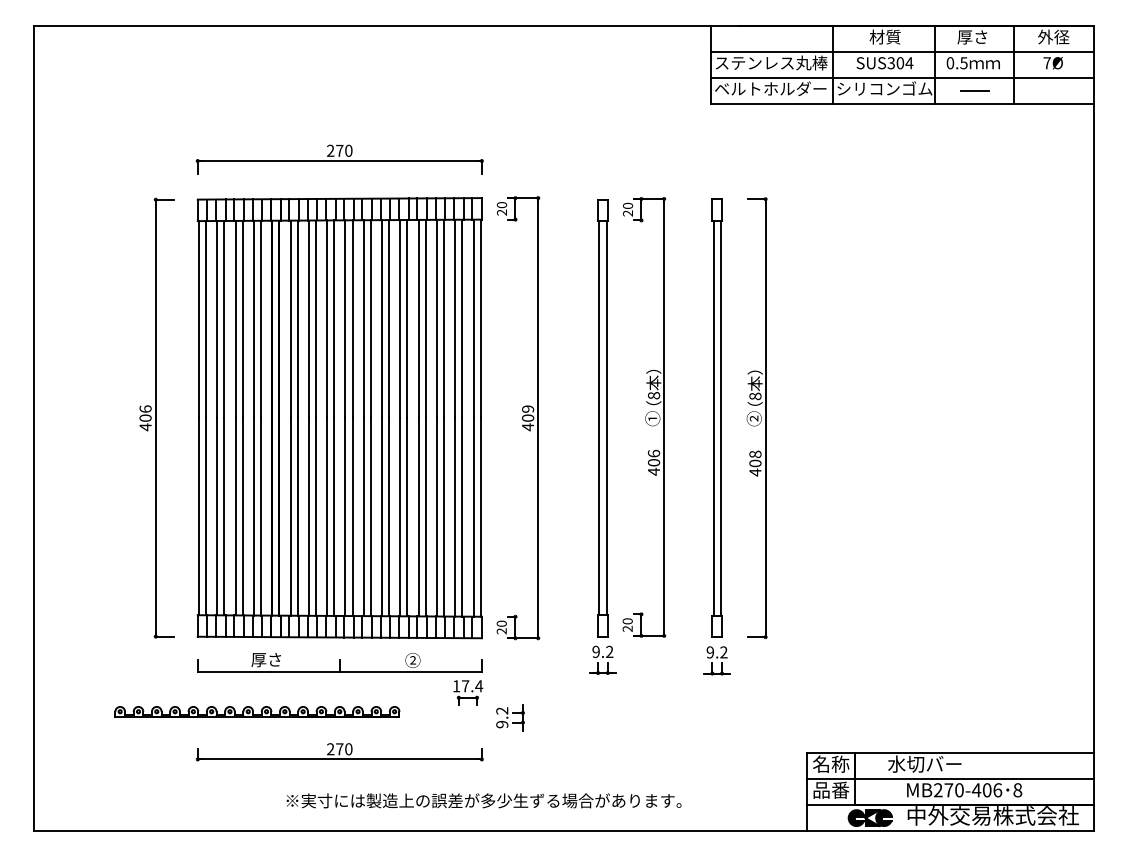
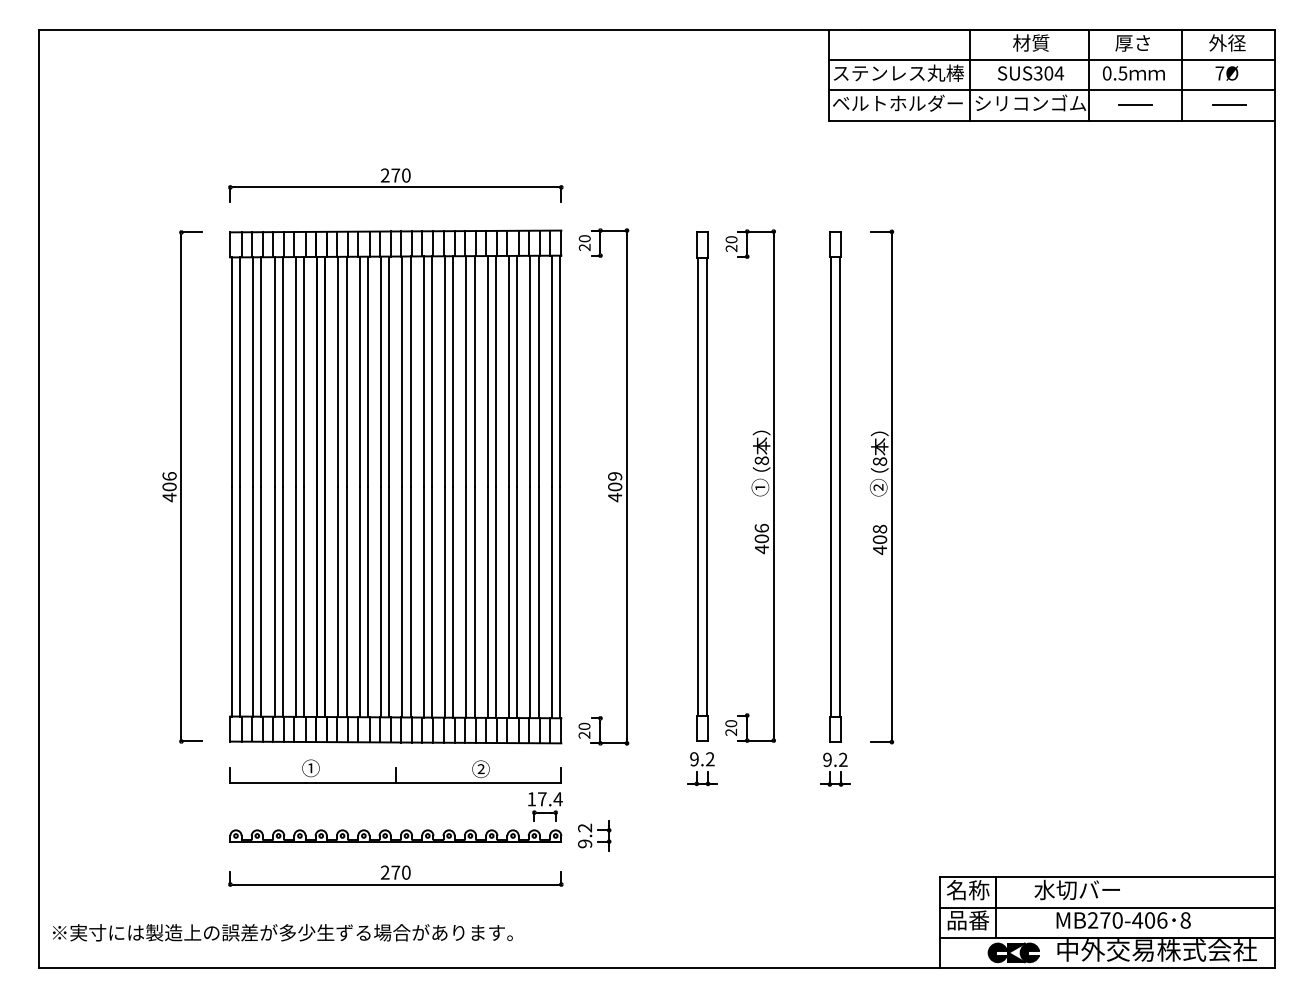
line: (1055, 90) -> (1229, 105), added
text: (265, 659) -> (309, 768), 厚さ -> ①
part: (257, 711) -> (395, 835), moved
text: (483, 800) -> (282, 932), moved

